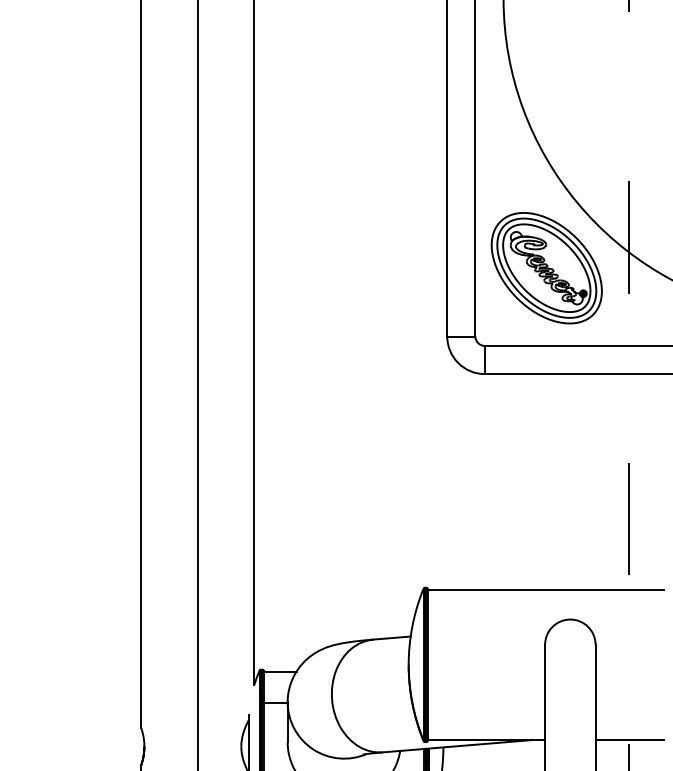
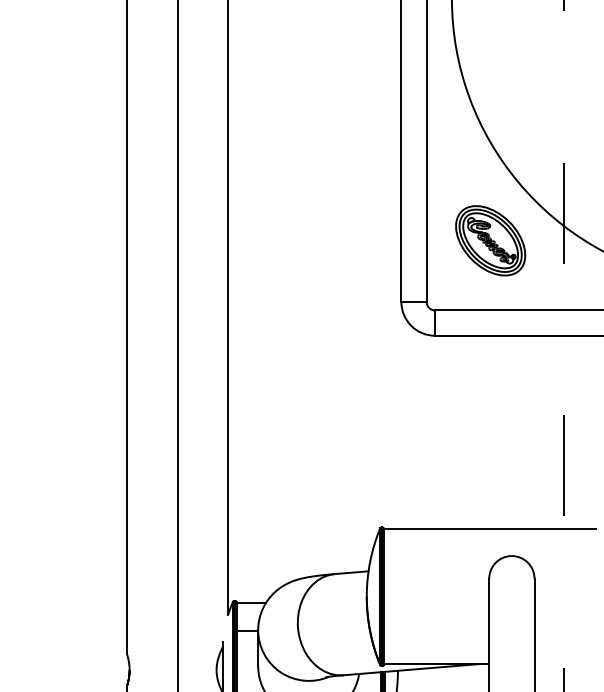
part: (546, 268) -> (490, 240), size x0.7
line: (629, 740) -> (564, 664), removed

